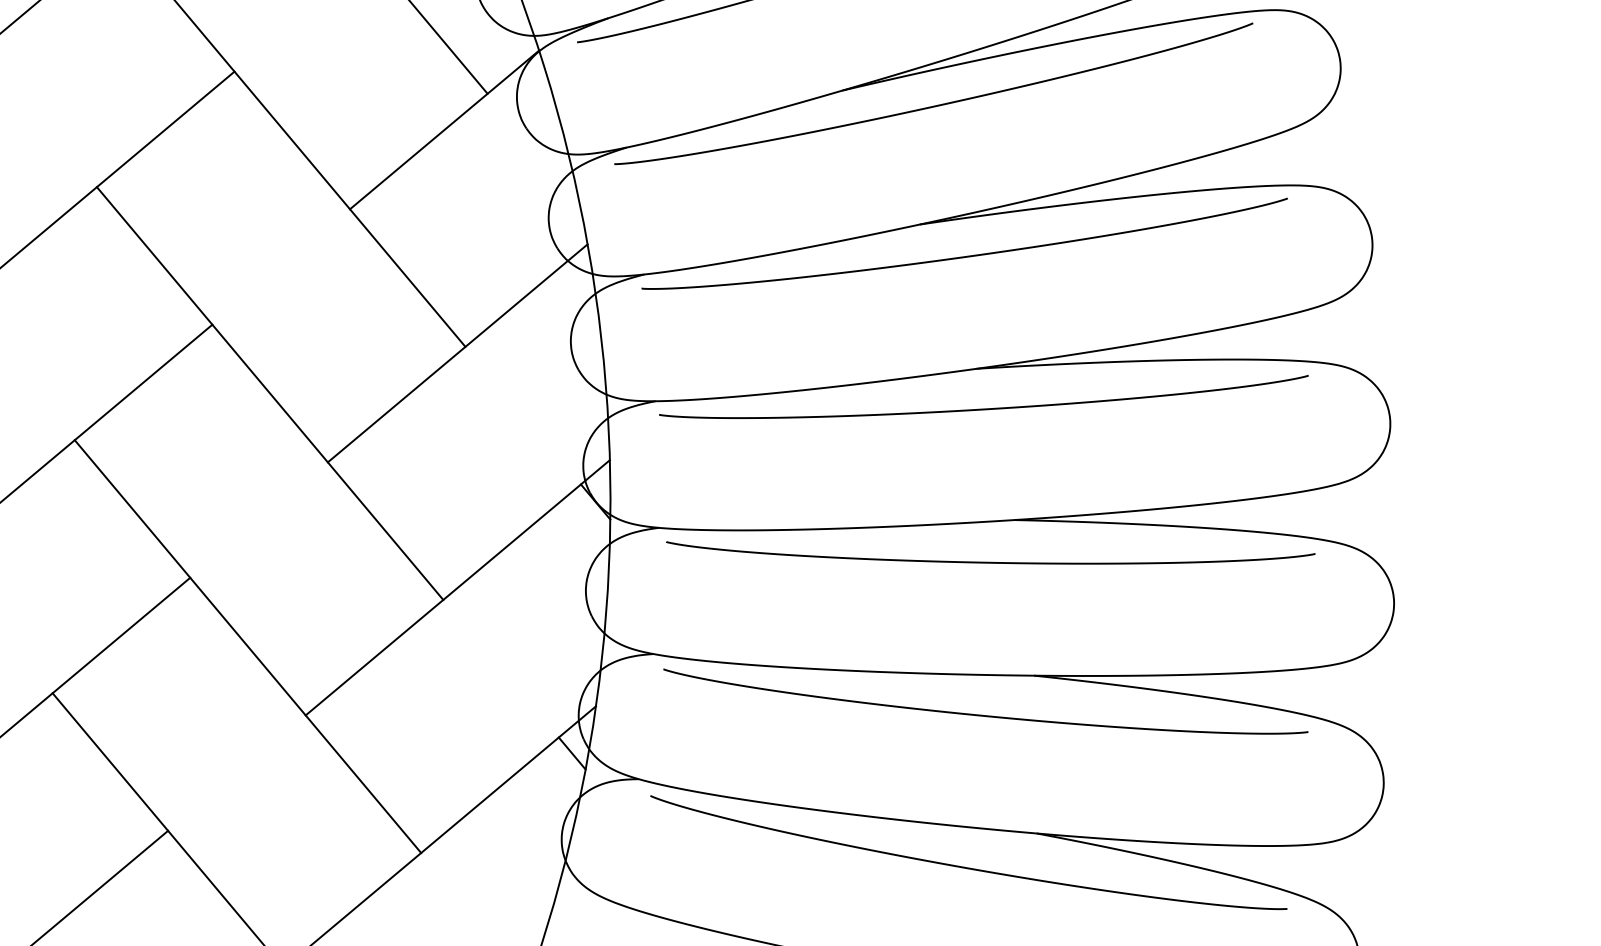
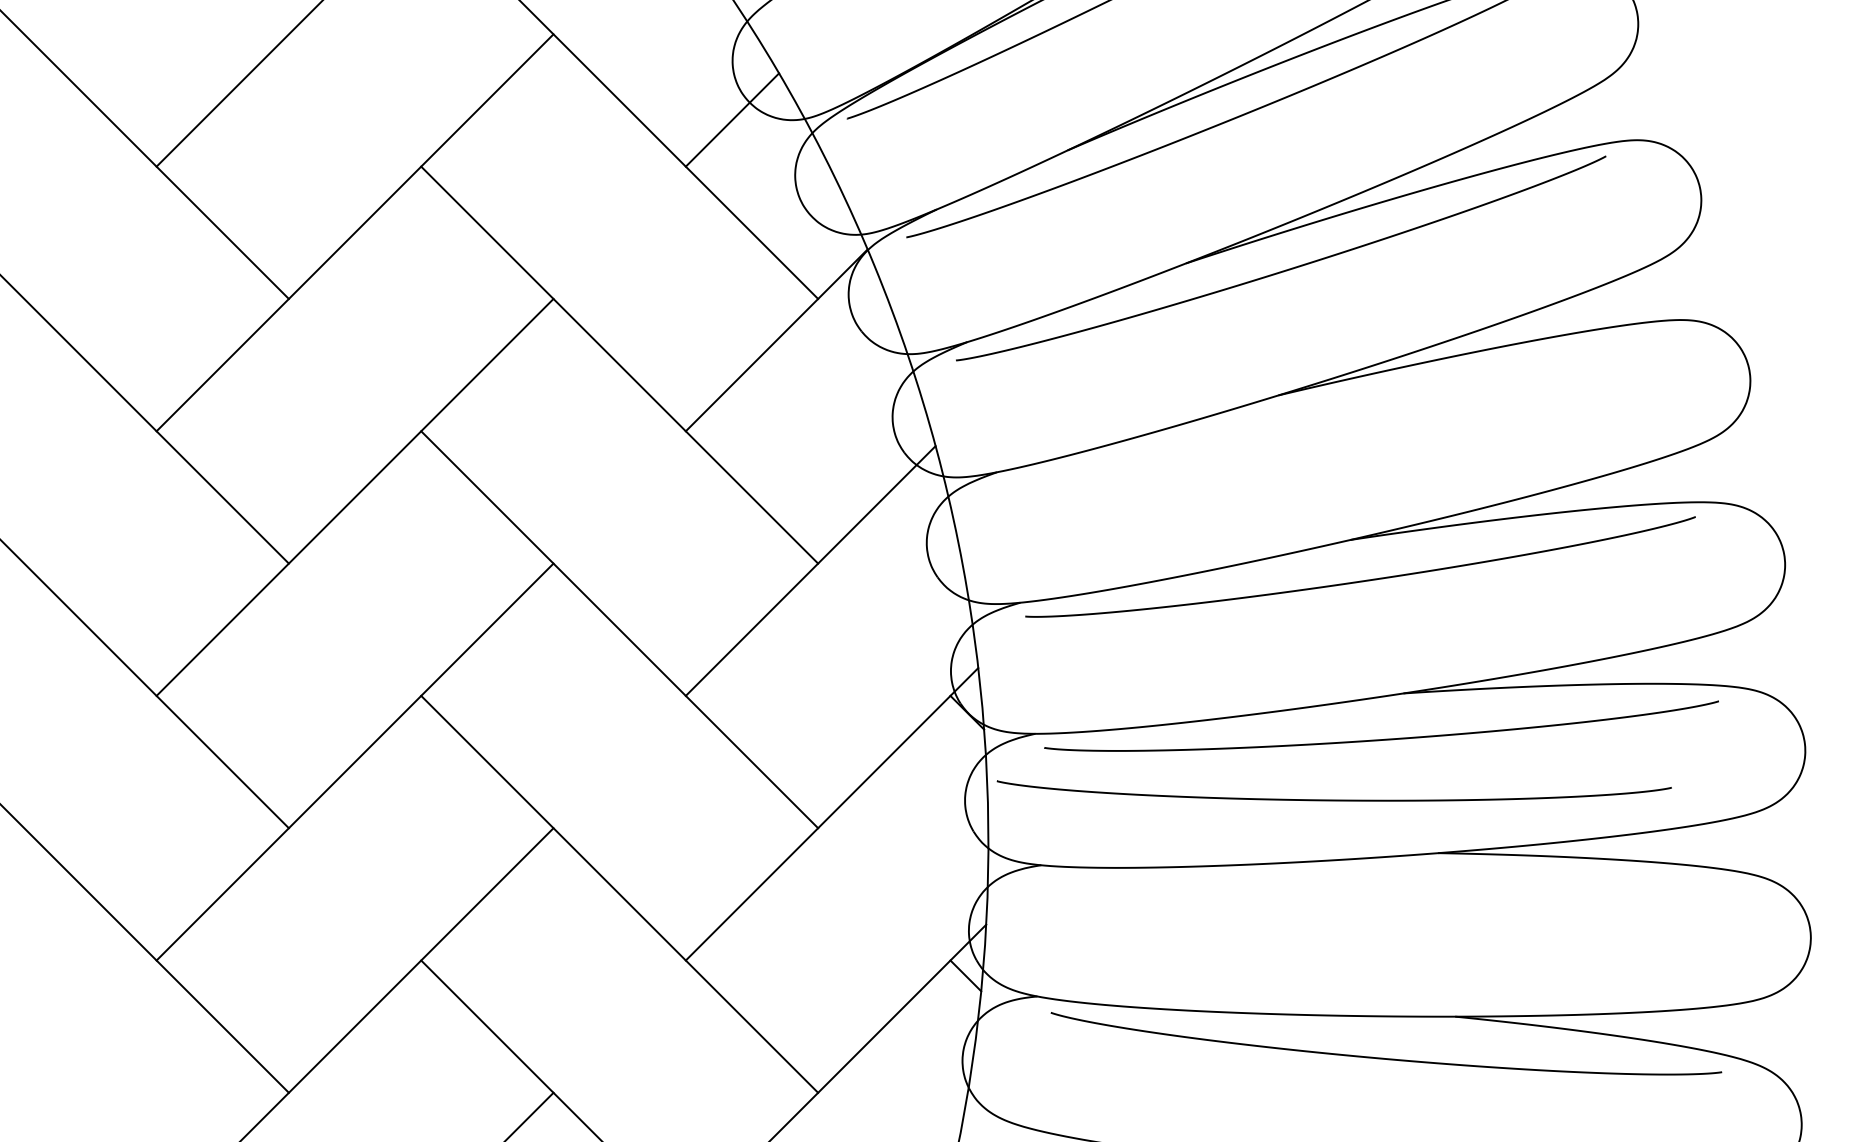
curve: (966, 255) -> (1329, 423), removed
curve: (983, 714) -> (1333, 799), moved

